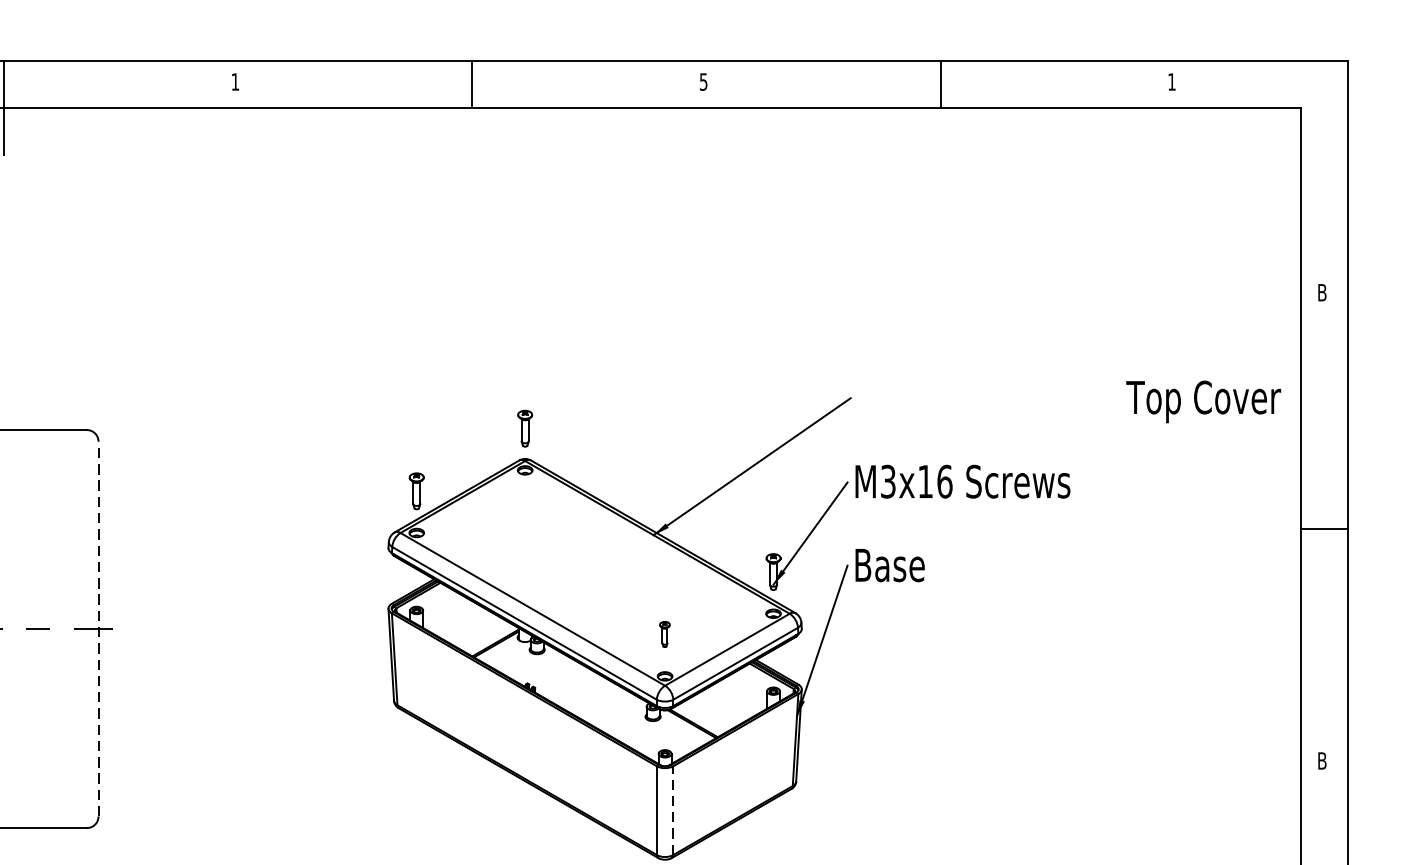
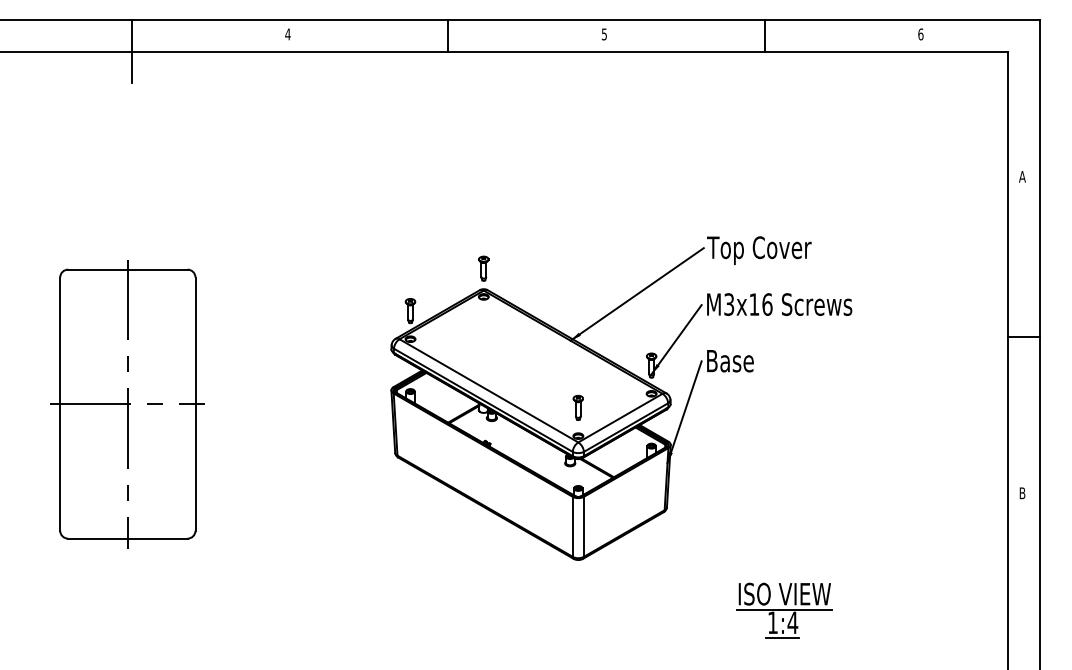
text: (234, 82) -> (287, 34), 1 -> 4
text: (1171, 82) -> (920, 34), 1 -> 6
text: (1322, 292) -> (1022, 176), B -> A
text: (1203, 401) -> (759, 250), moved
line: (98, 629) -> (195, 404), dashed -> solid
part: (663, 634) -> (577, 407), size x1.43
line: (672, 810) -> (583, 526), dashed -> solid

